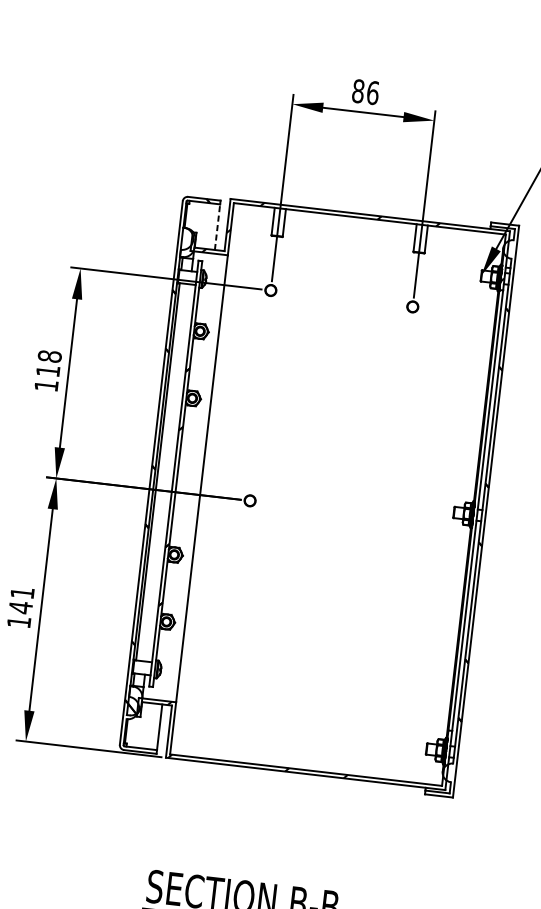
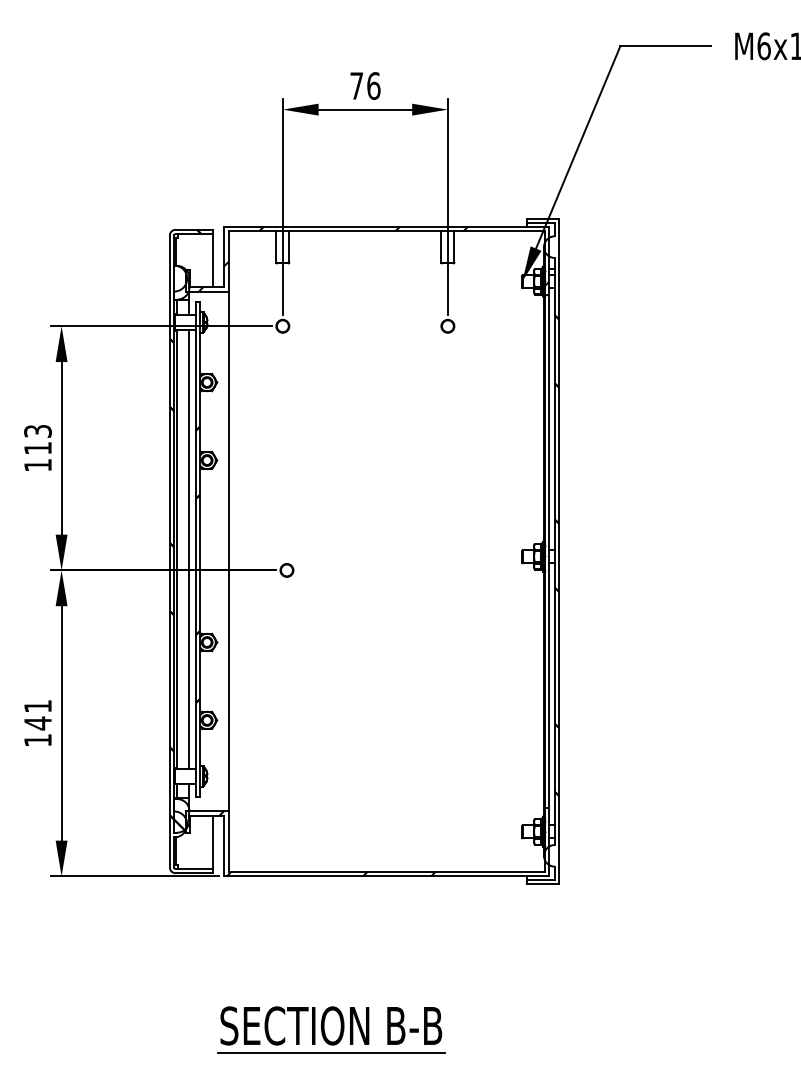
text: (358, 91) -> (356, 86), 86 -> 76
line: (217, 227) -> (213, 260), dashed -> solid
text: (49, 355) -> (37, 430), 118 -> 113
line: (168, 472) -> (189, 548), added

